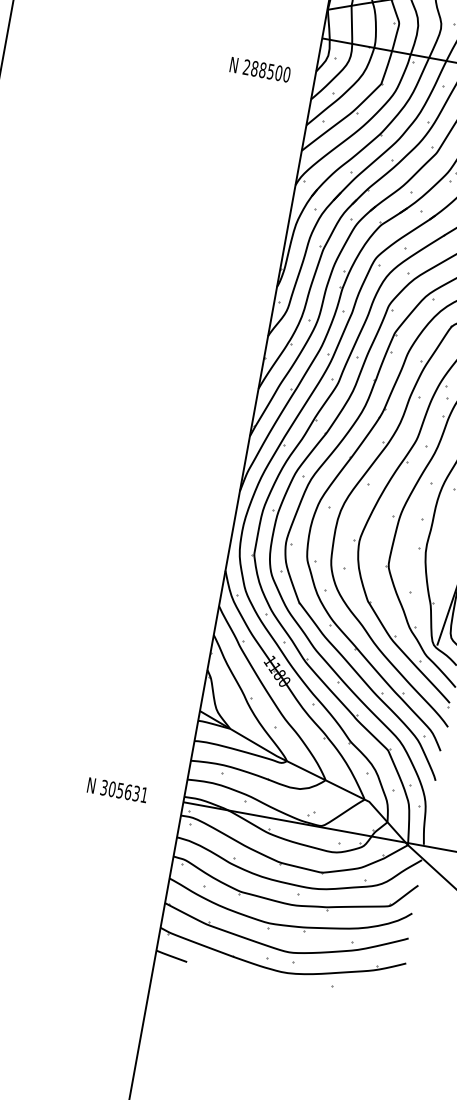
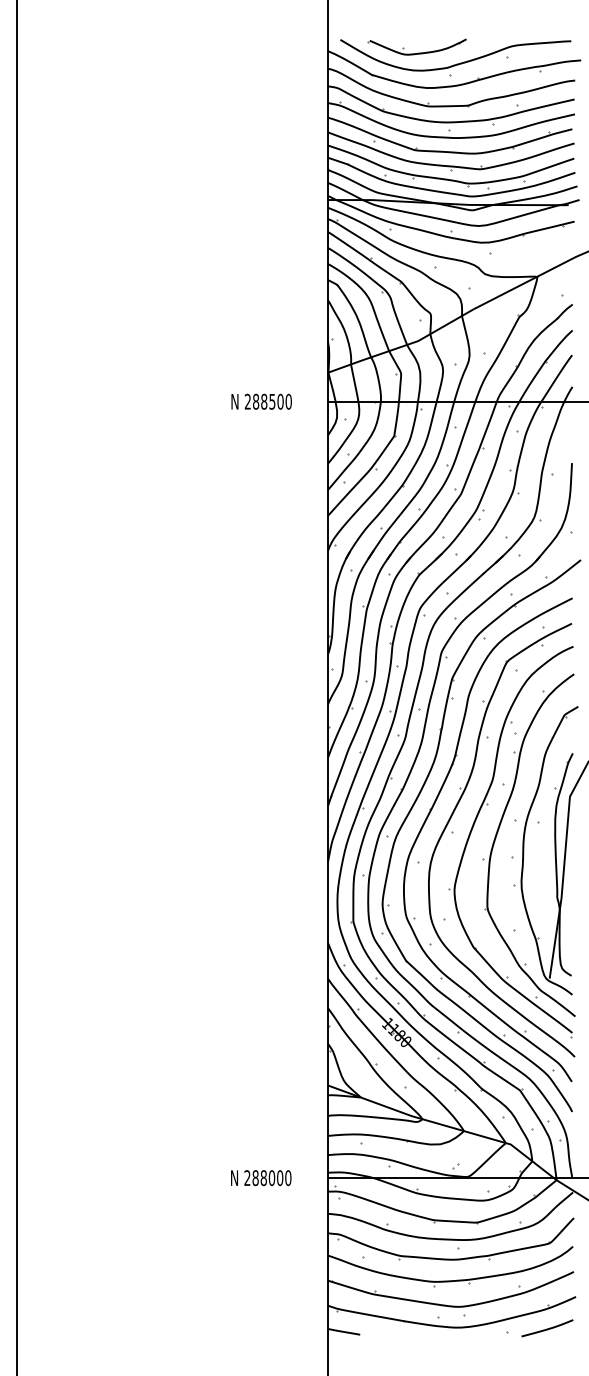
text: (260, 69) -> (261, 401), moved
text: (123, 791) -> (267, 1178), 305631 -> 288000
curve: (372, 989) -> (547, 1328), added

